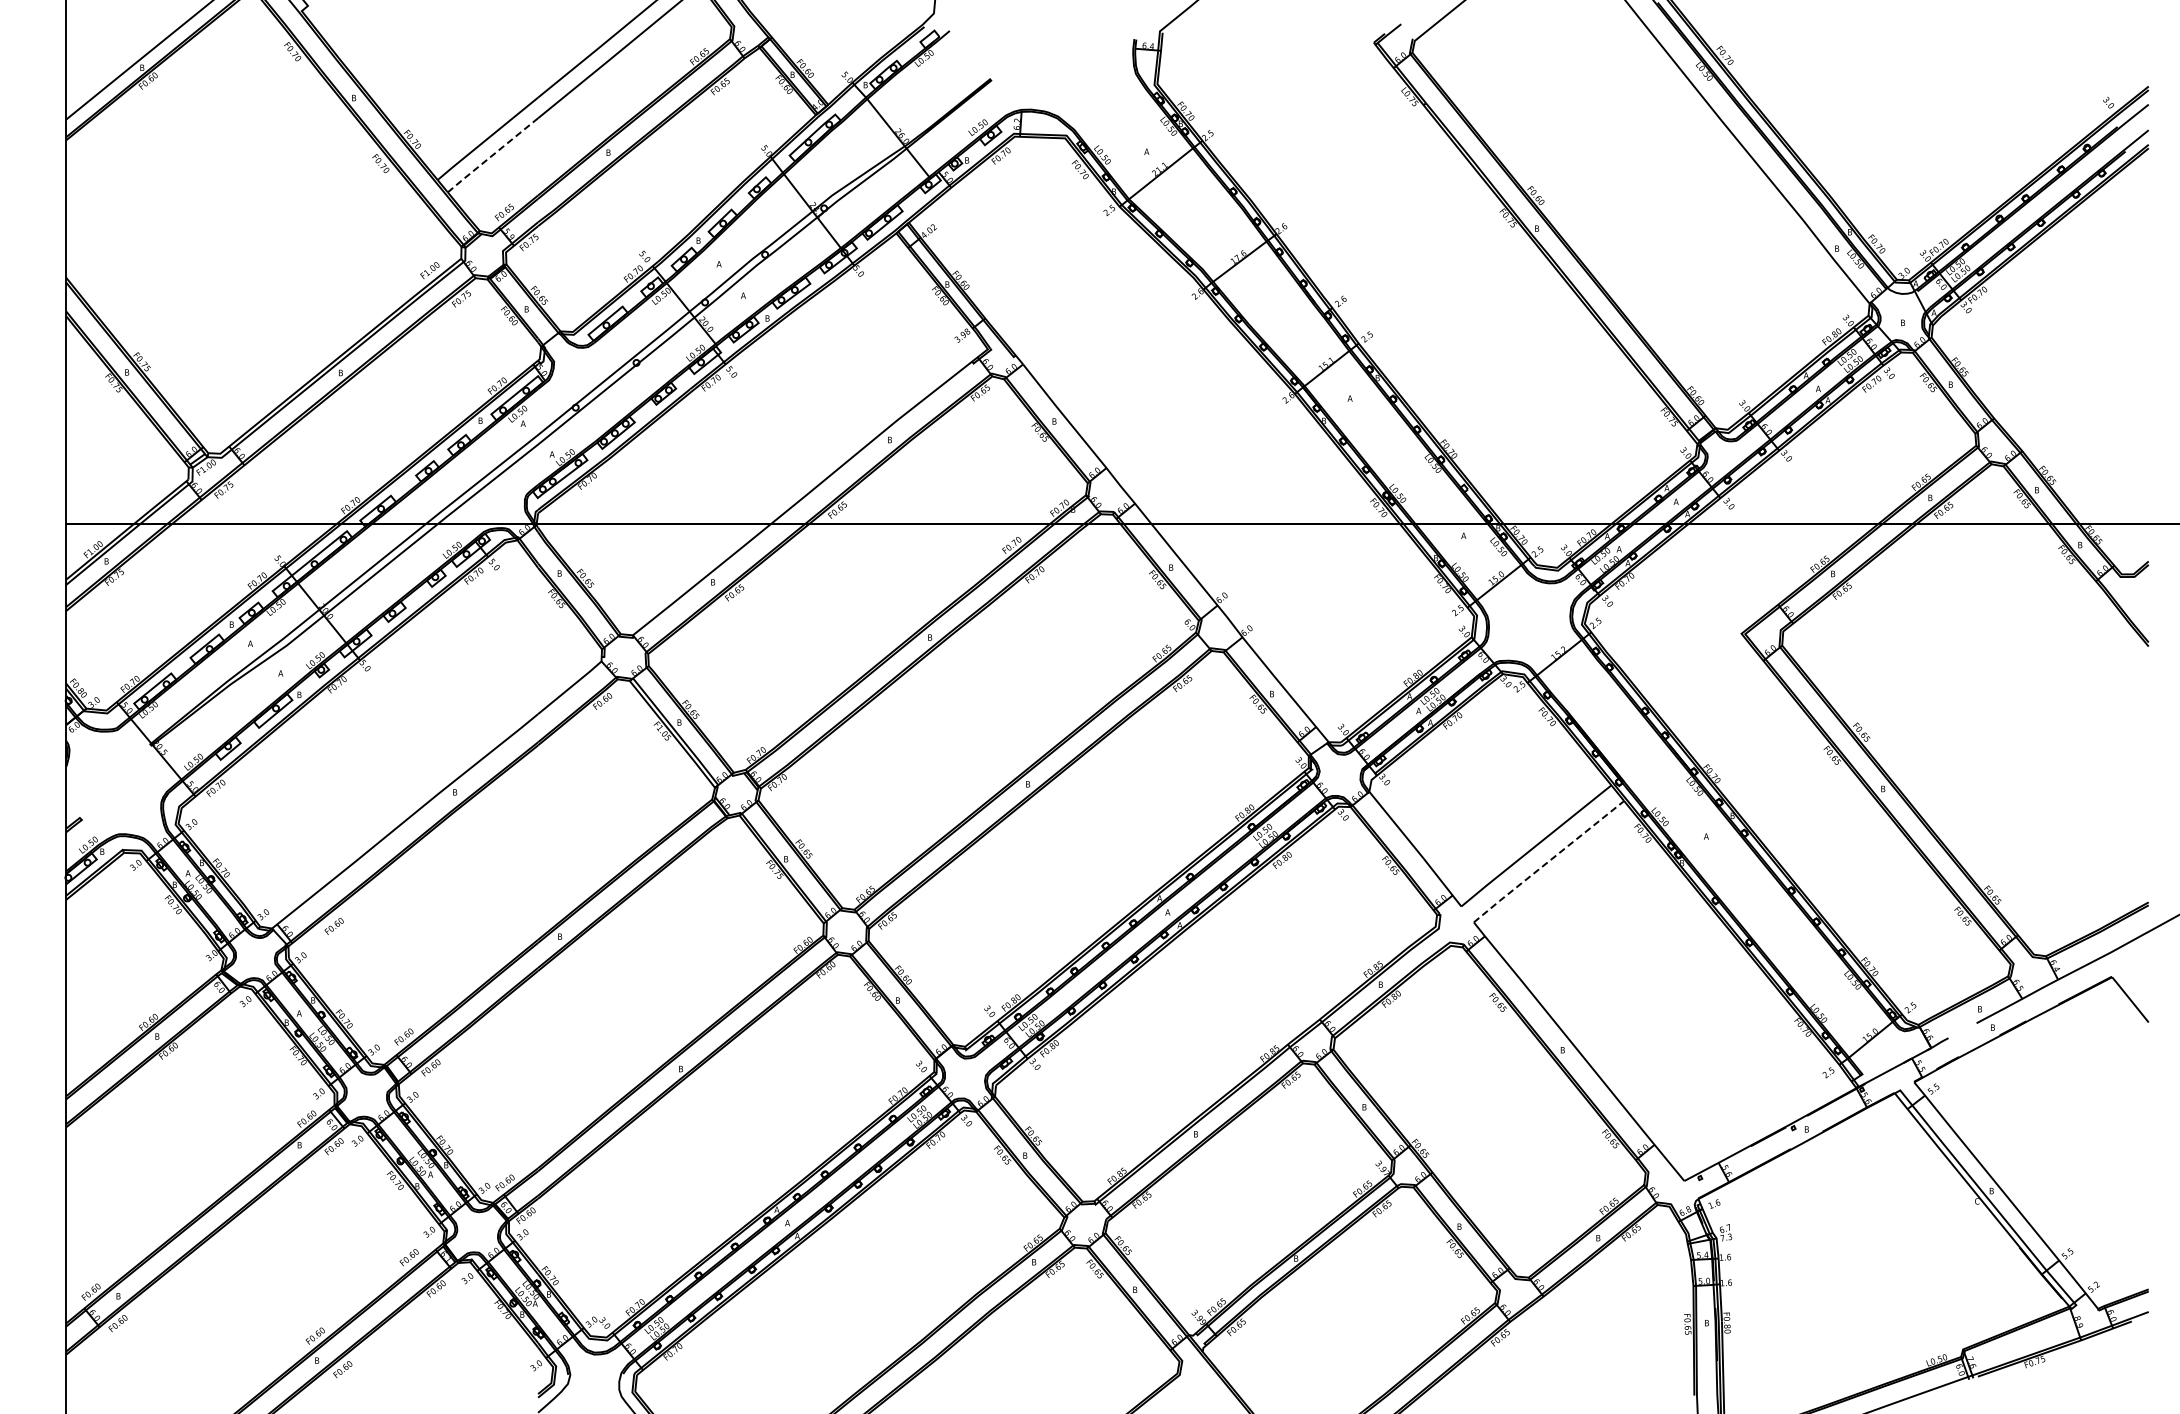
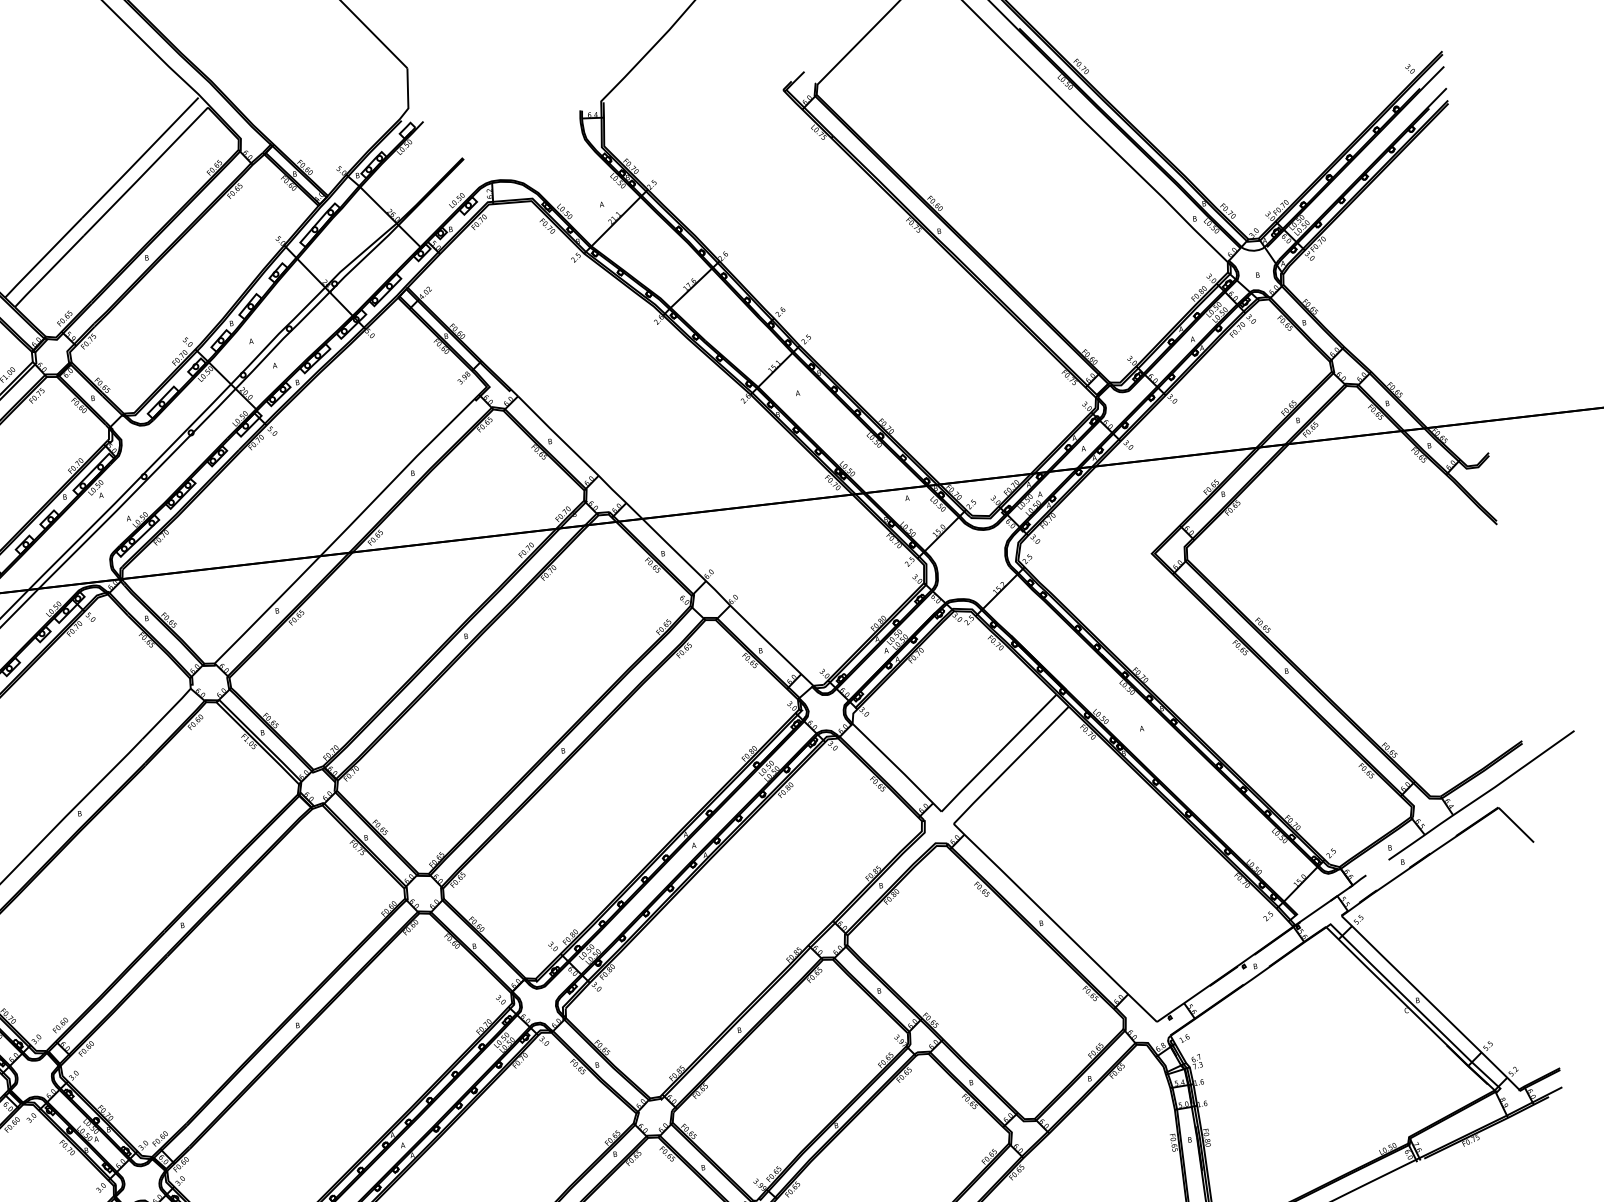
line: (492, 155) -> (49, 271), dashed -> solid
line: (1548, 861) -> (1010, 765), dashed -> solid

